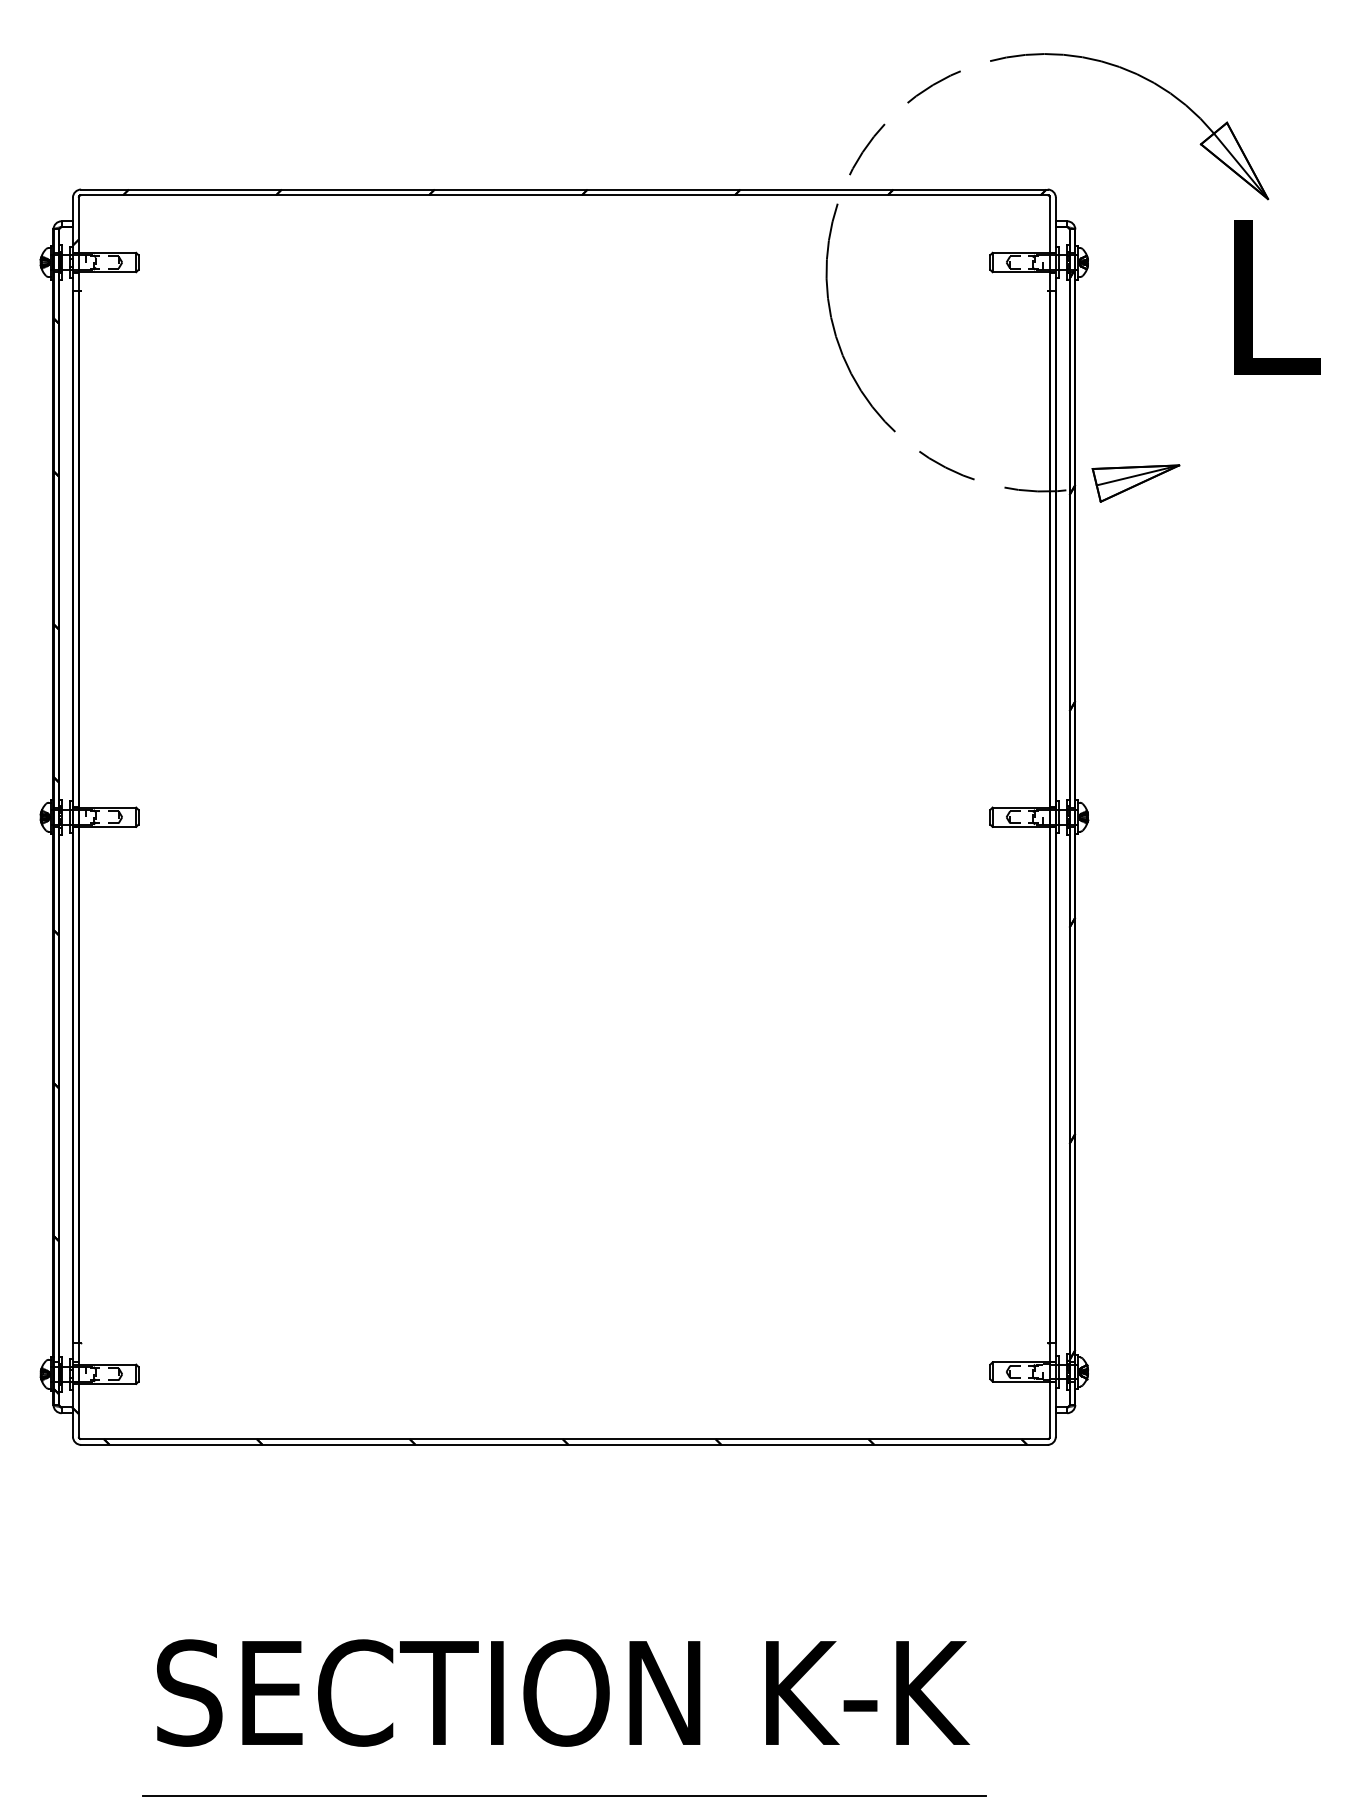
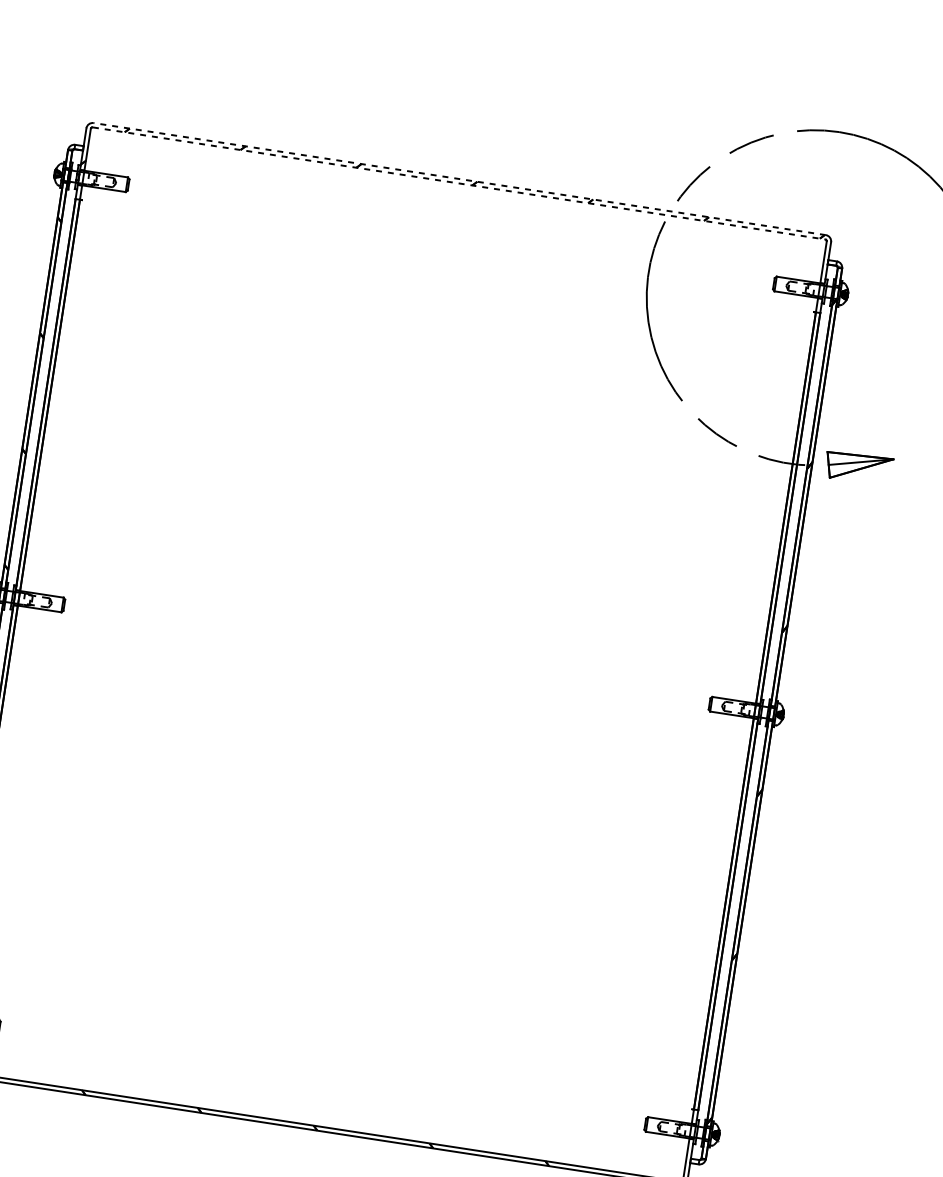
line: (563, 189) -> (459, 178), solid -> dashed
line: (564, 195) -> (459, 183), solid -> dashed

